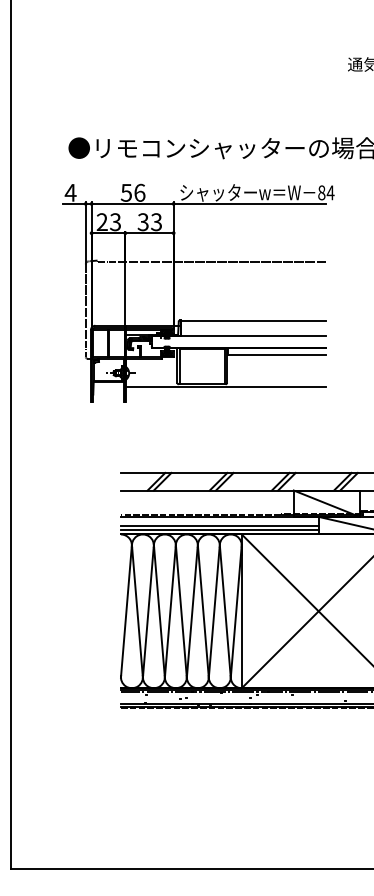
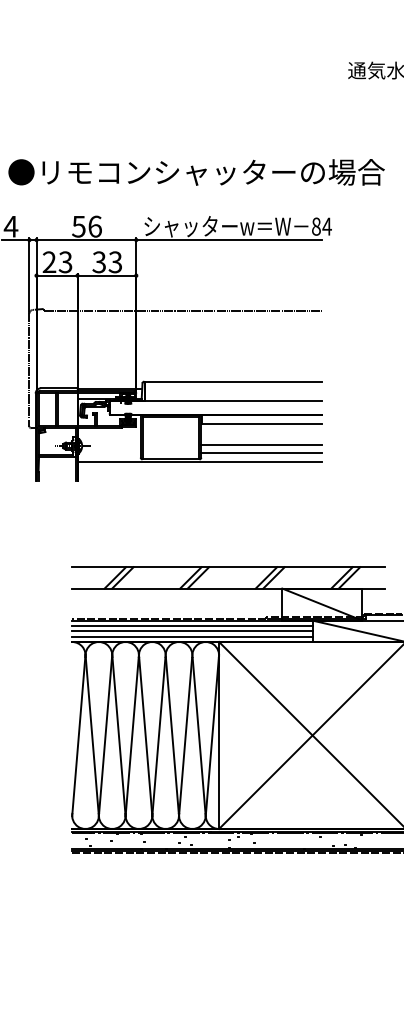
line: (276, 372) -> (261, 445), added
line: (276, 379) -> (261, 453), added
line: (219, 521) -> (192, 626), added

